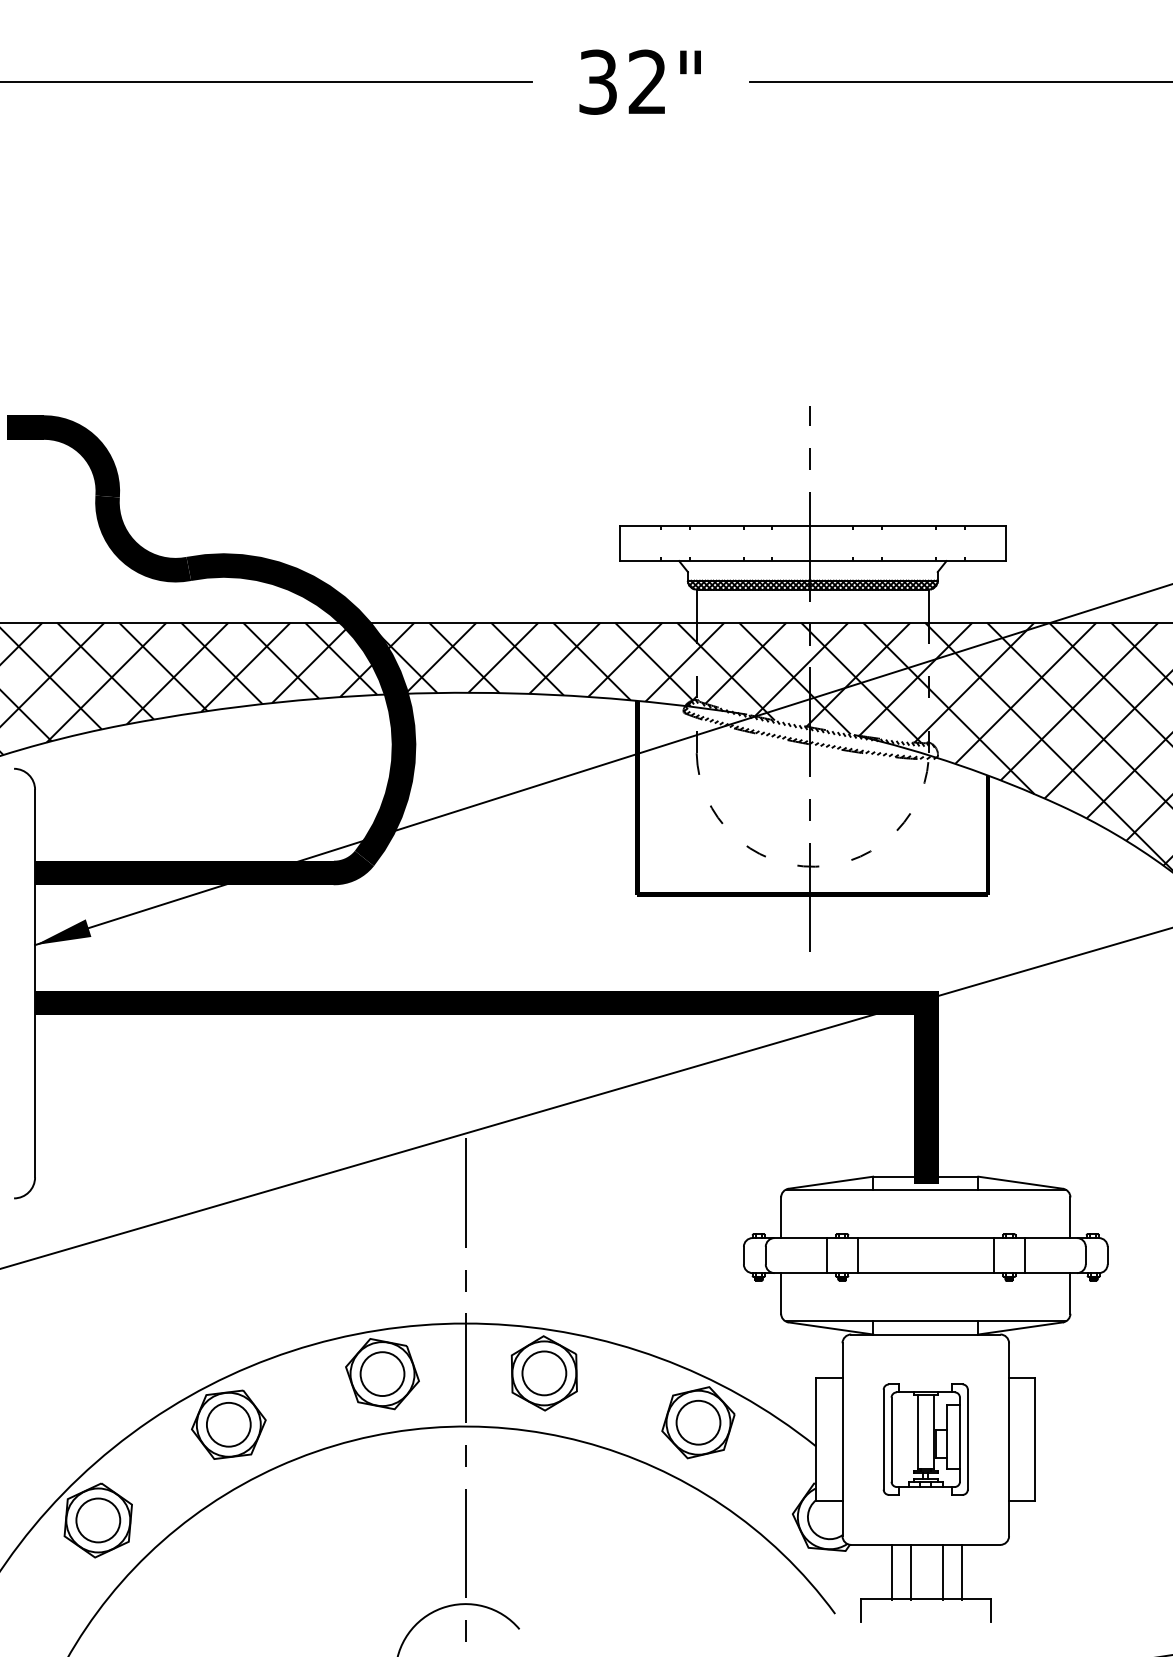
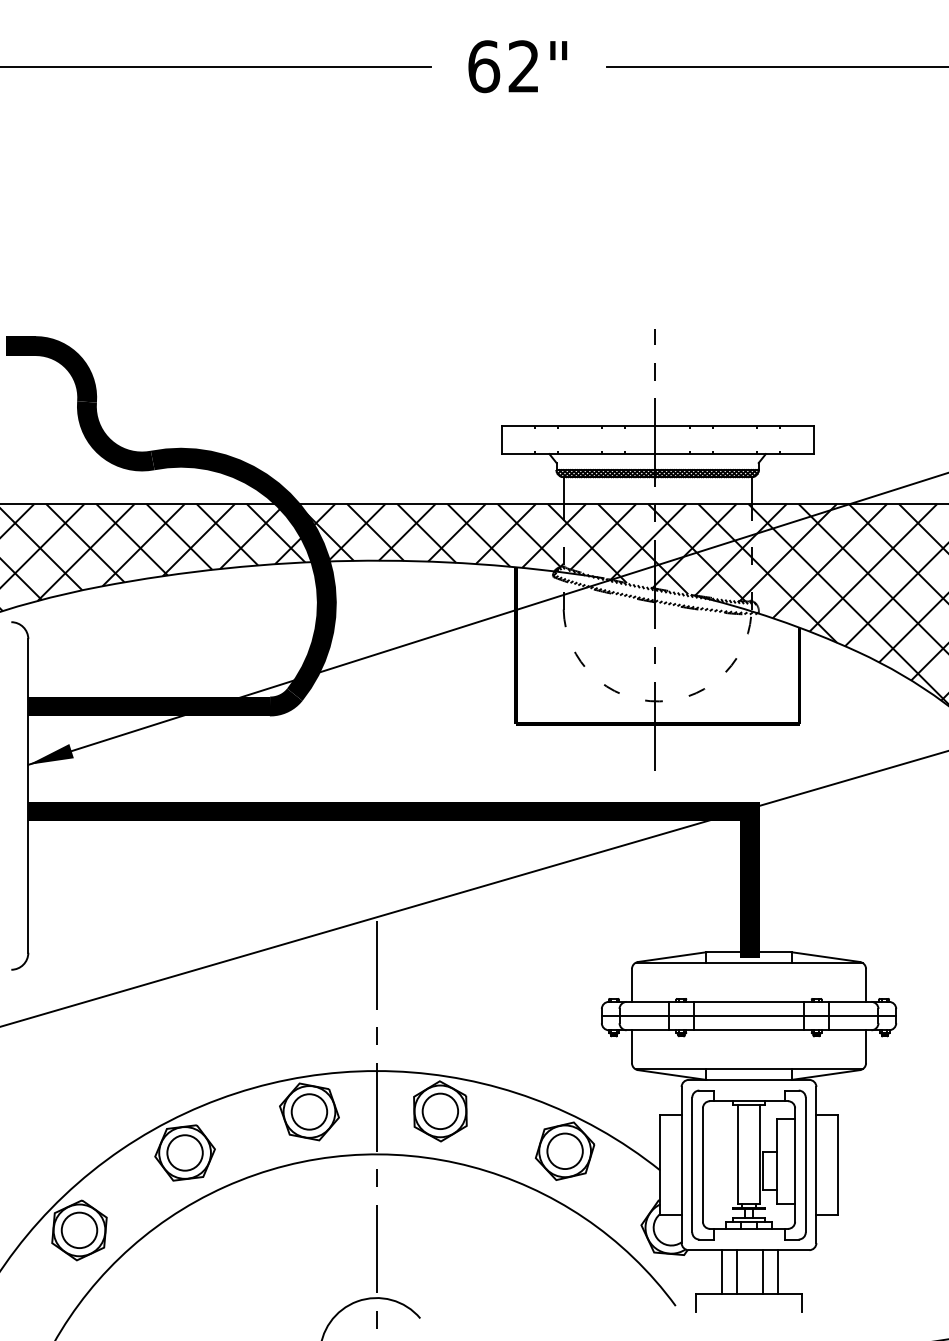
text: (598, 82) -> (484, 66), 32" -> 62"
line: (925, 1256) -> (748, 1016), added
part: (925, 1439) -> (748, 1164), size x1.67

